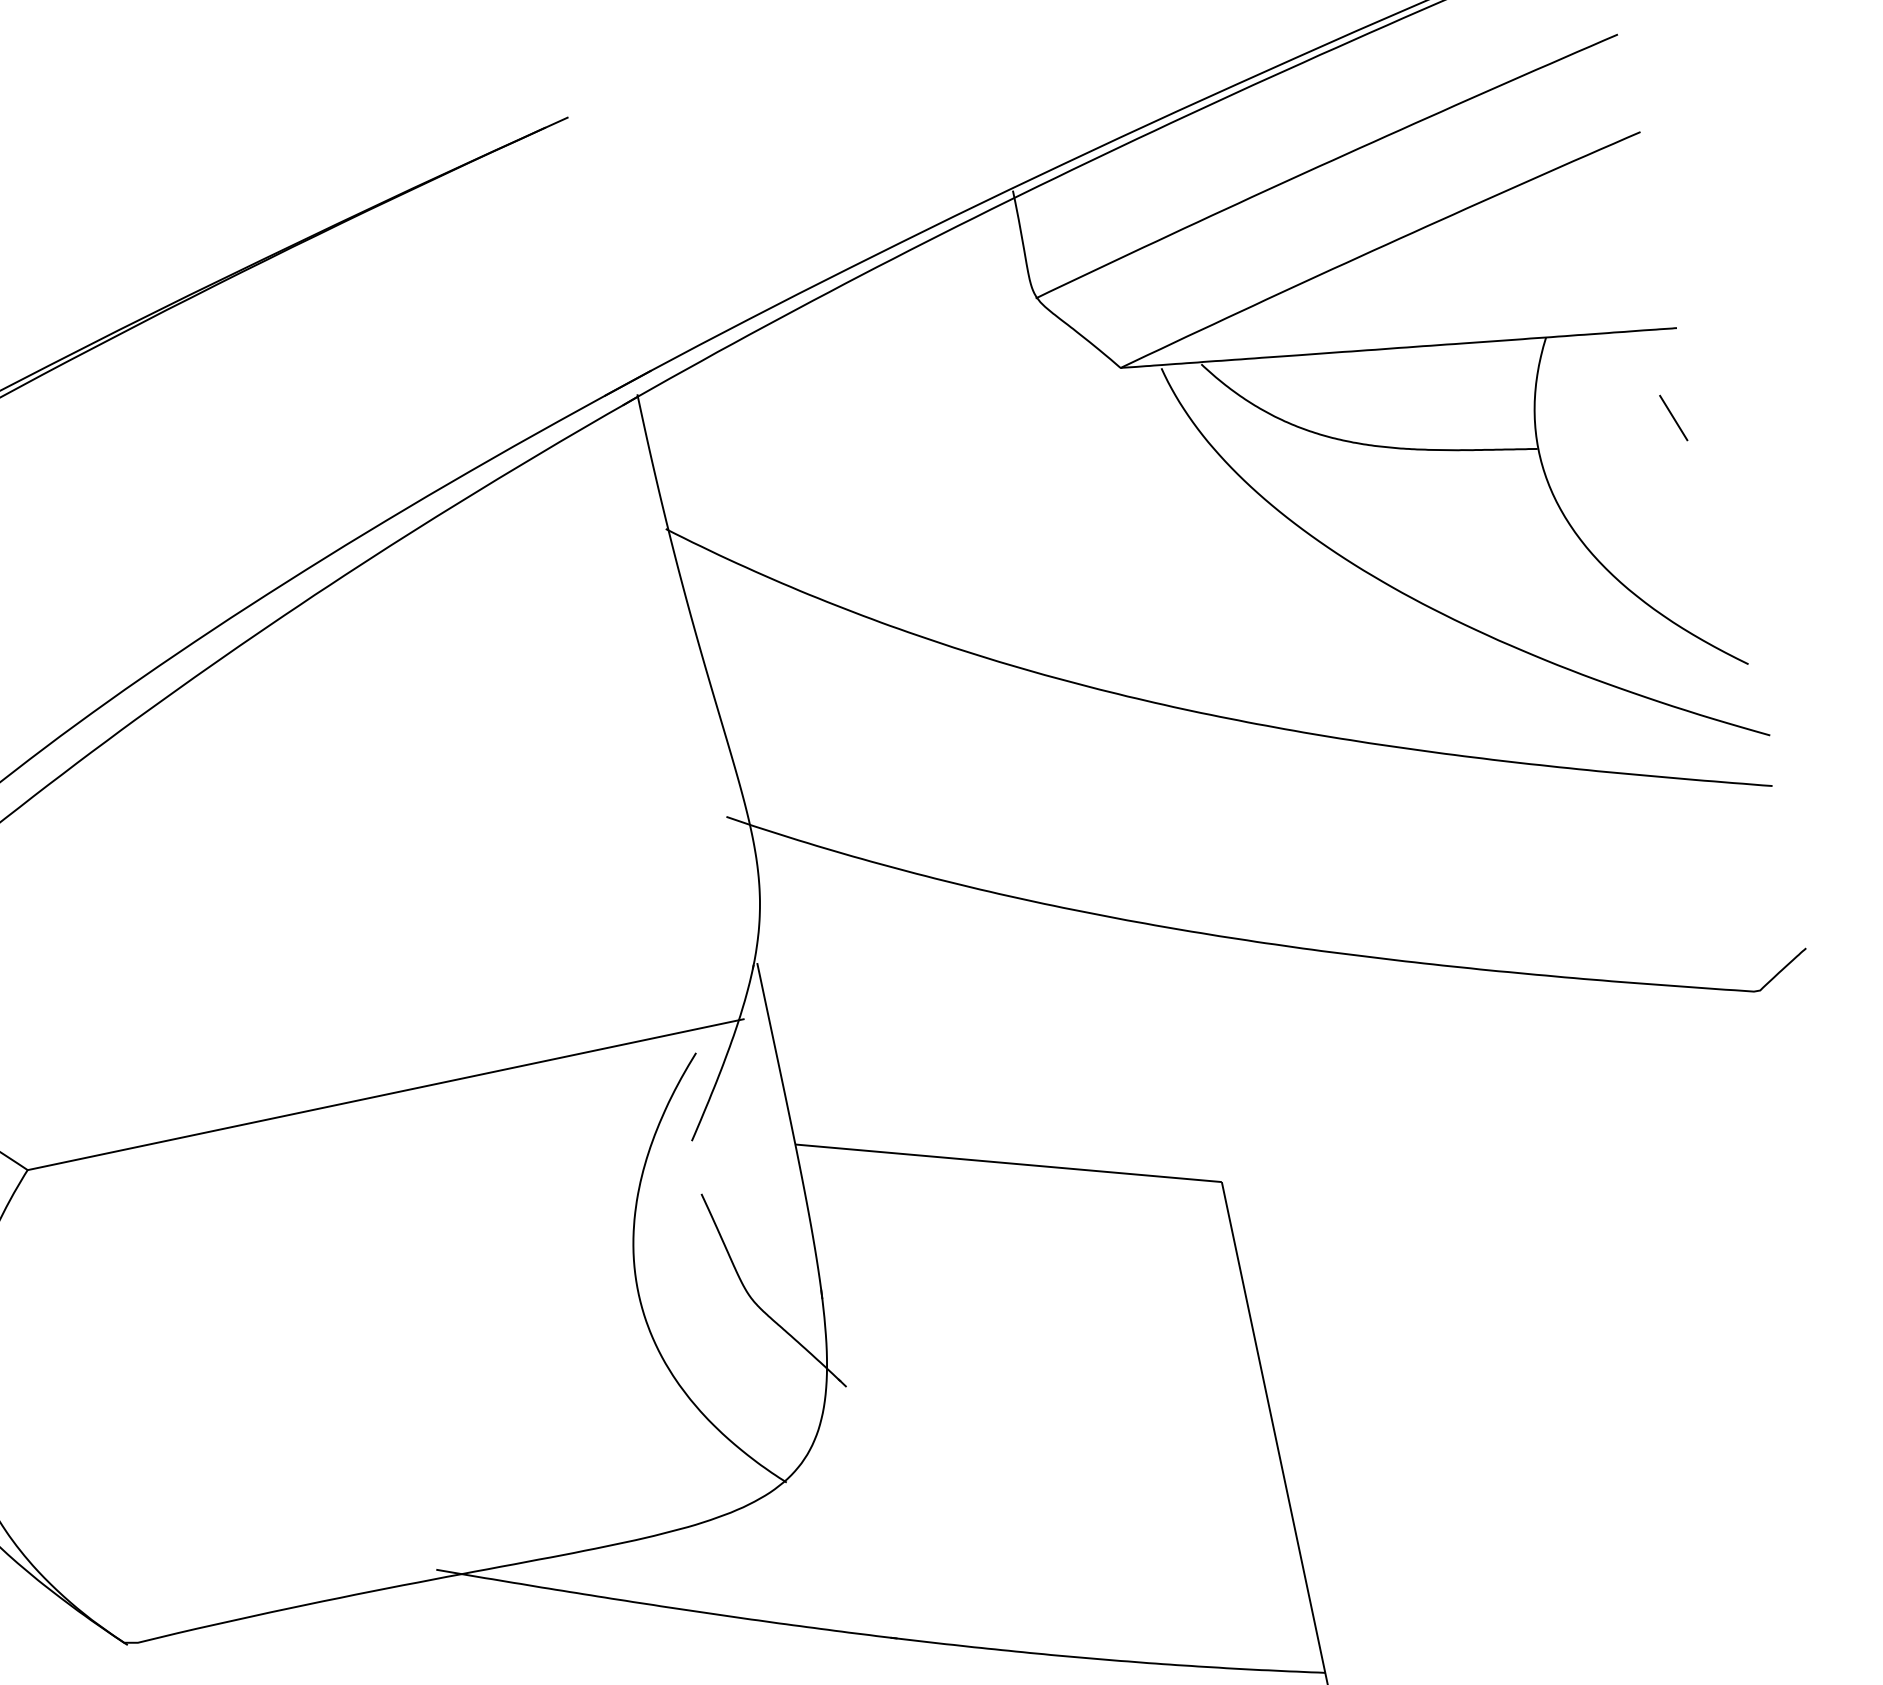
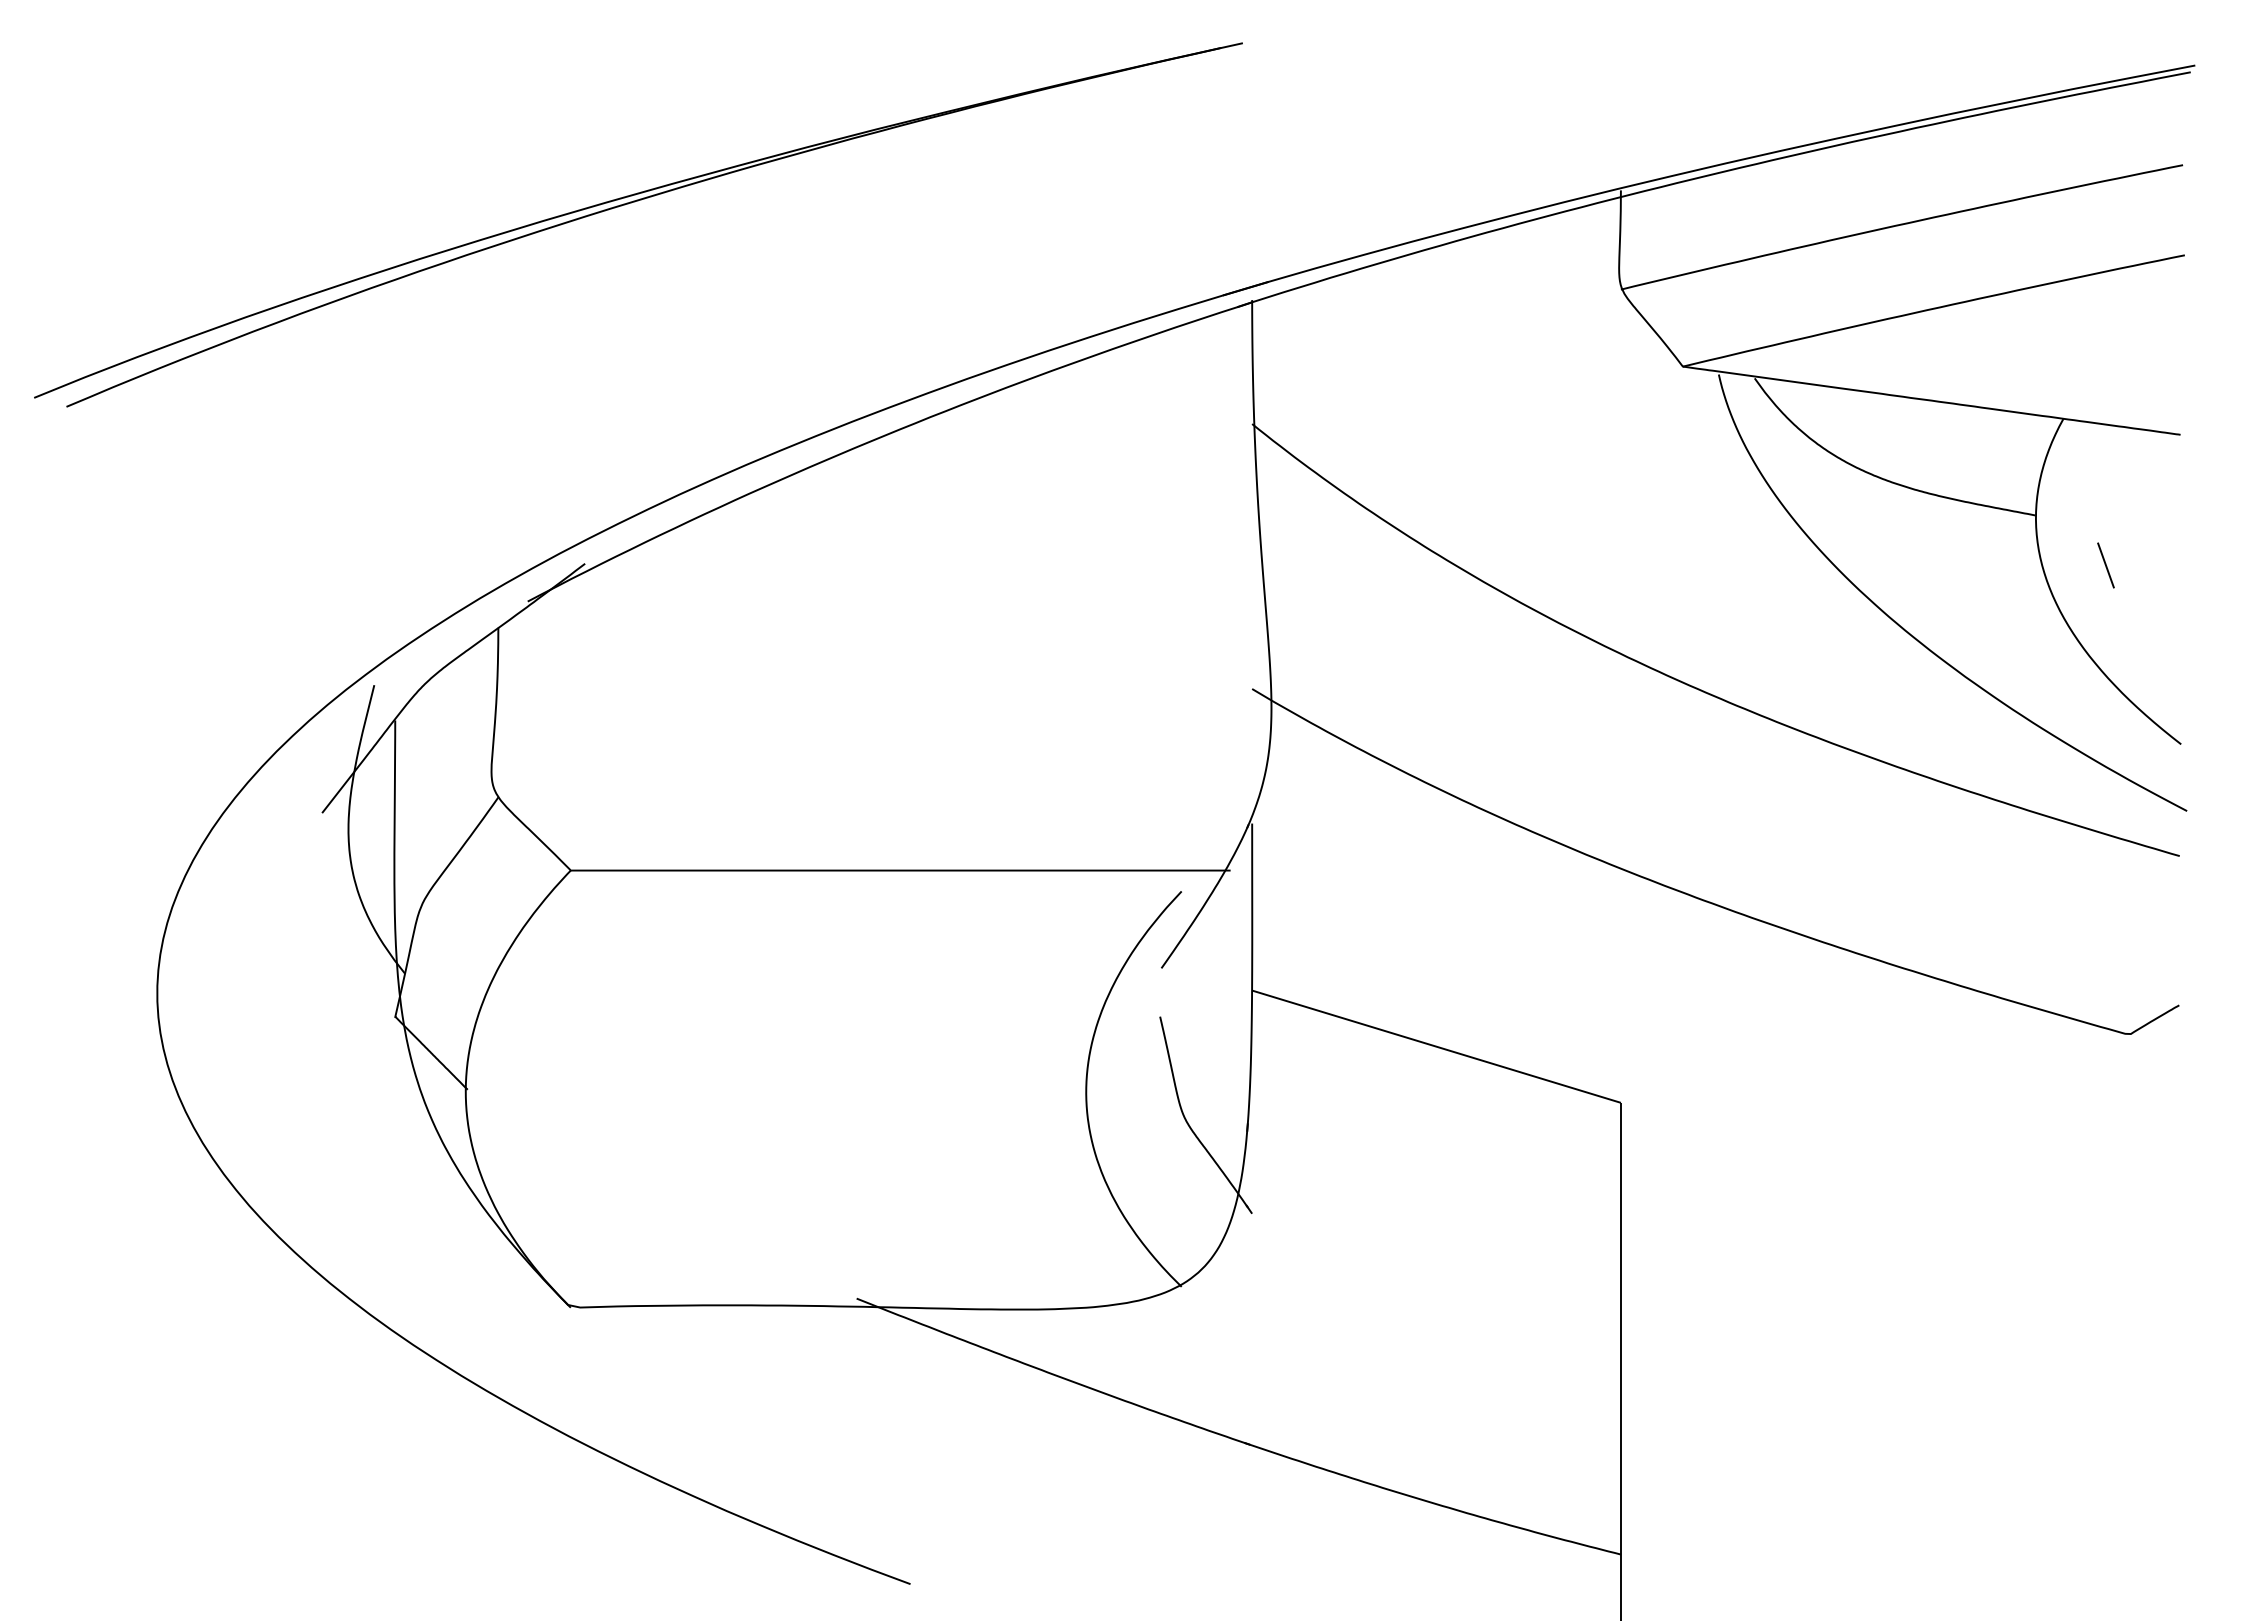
line: (1673, 418) -> (2105, 565), moved

